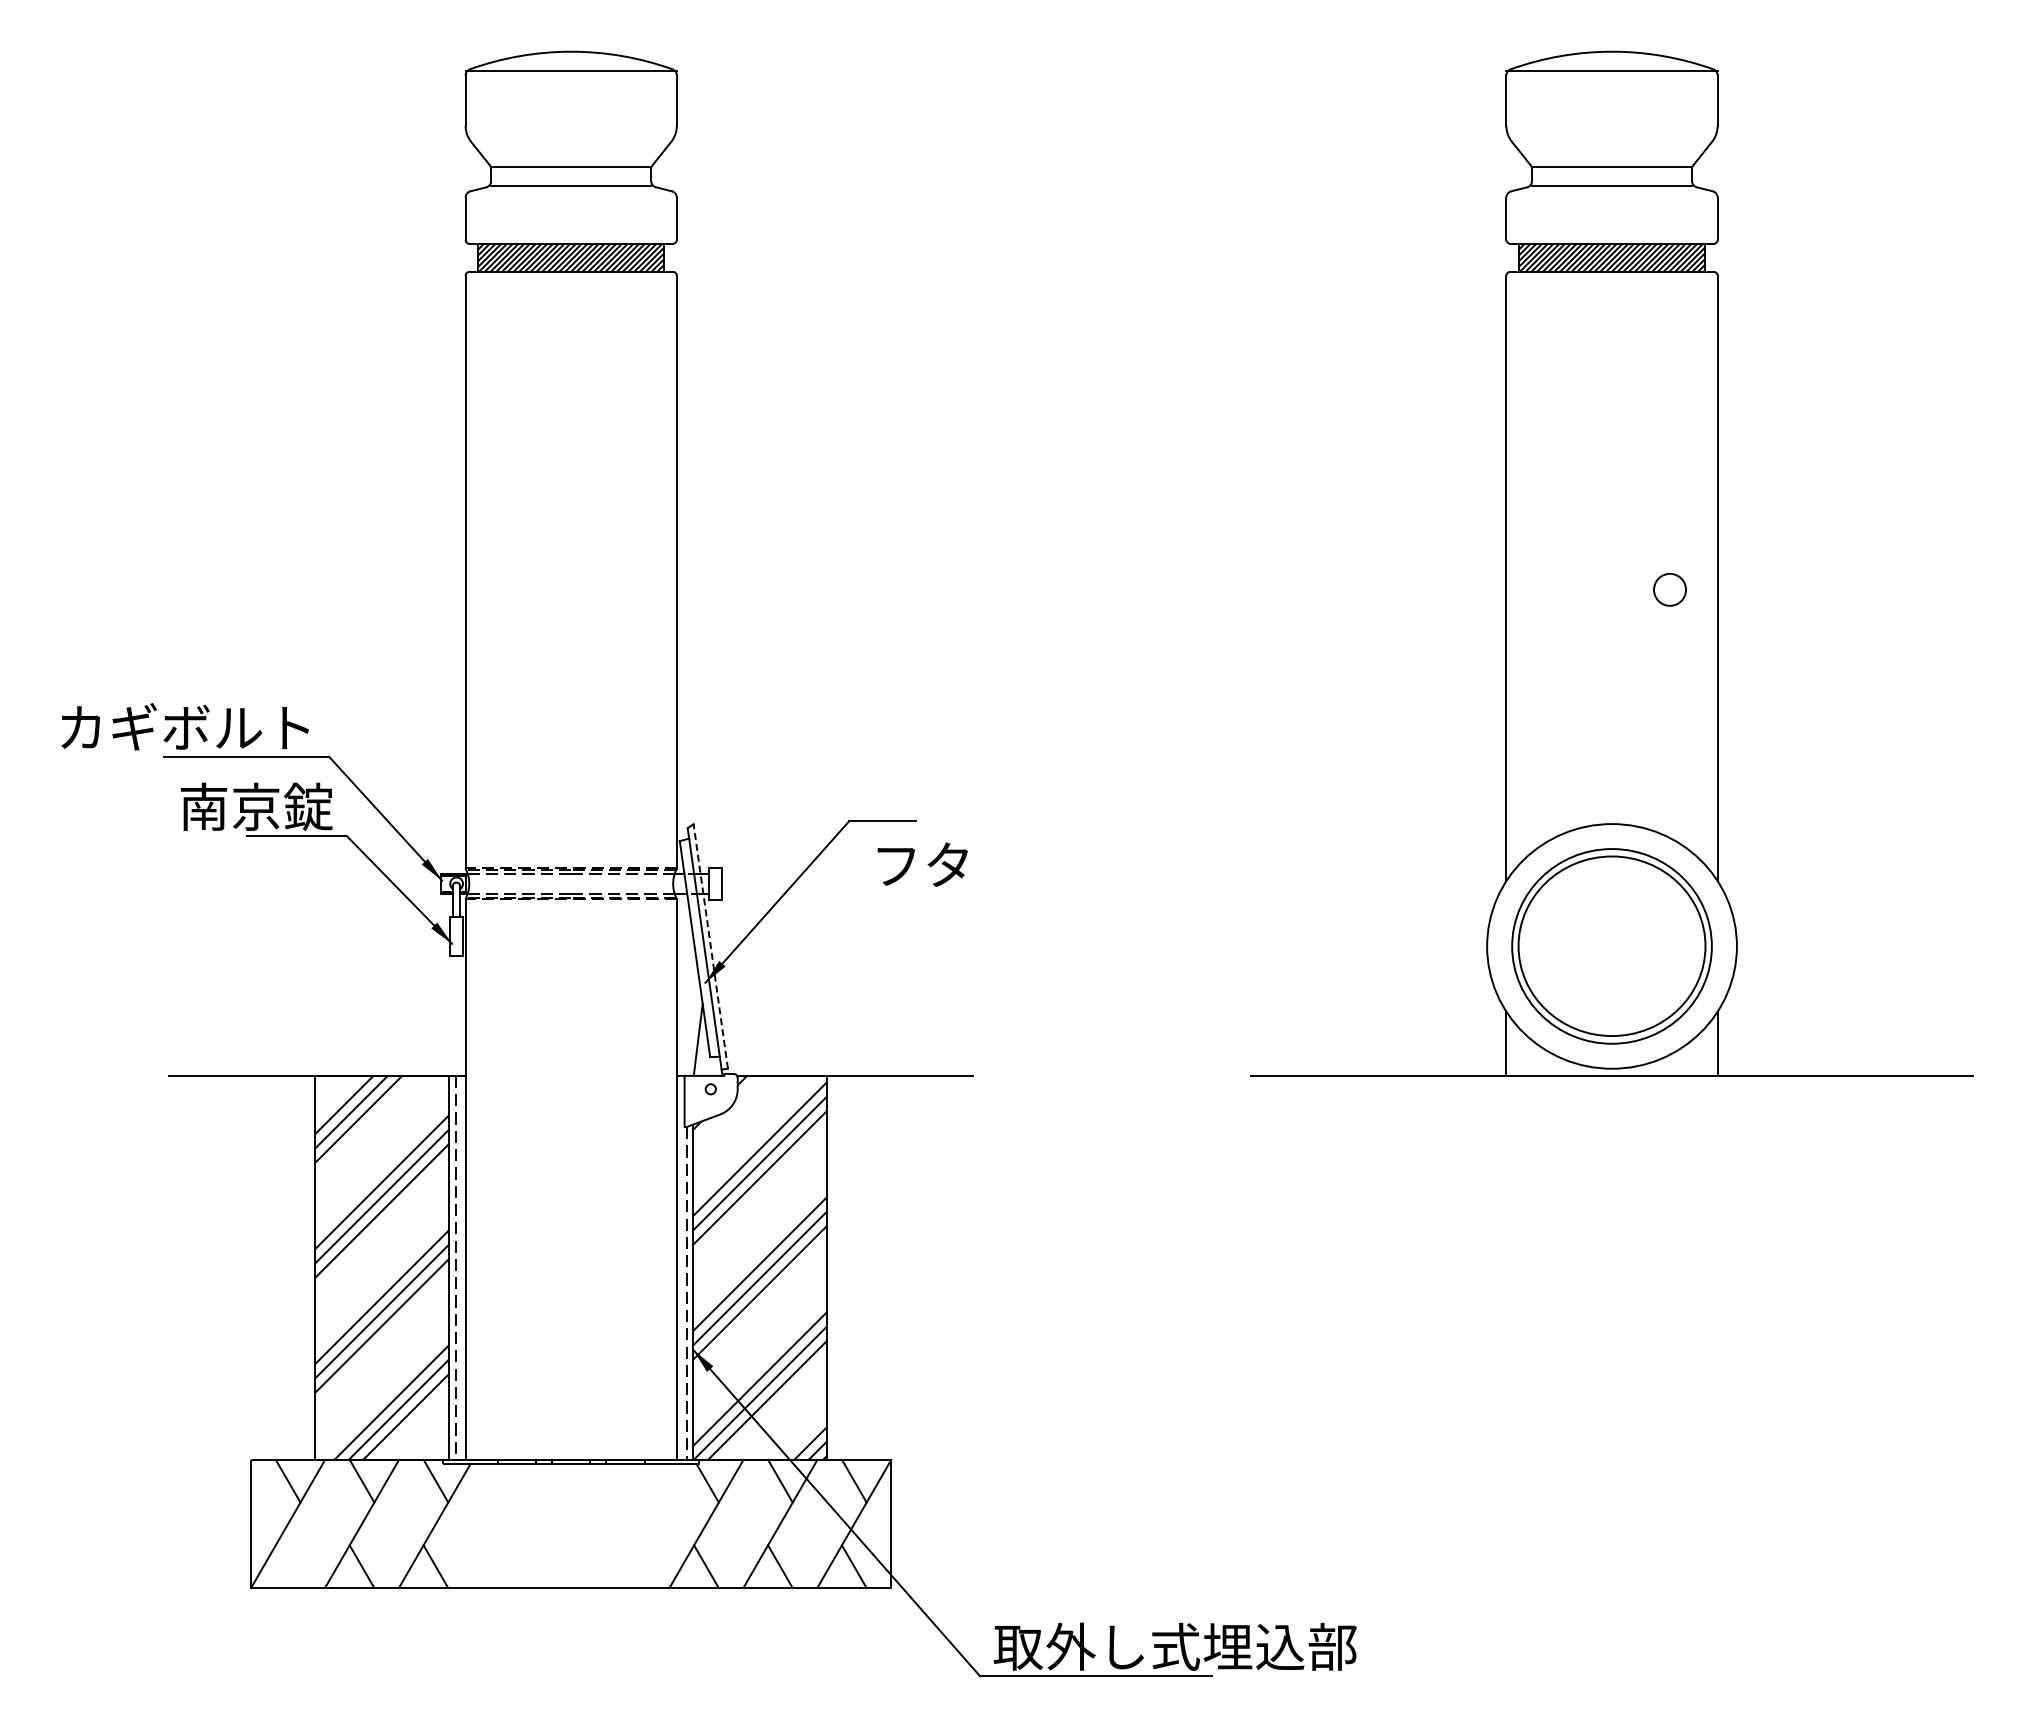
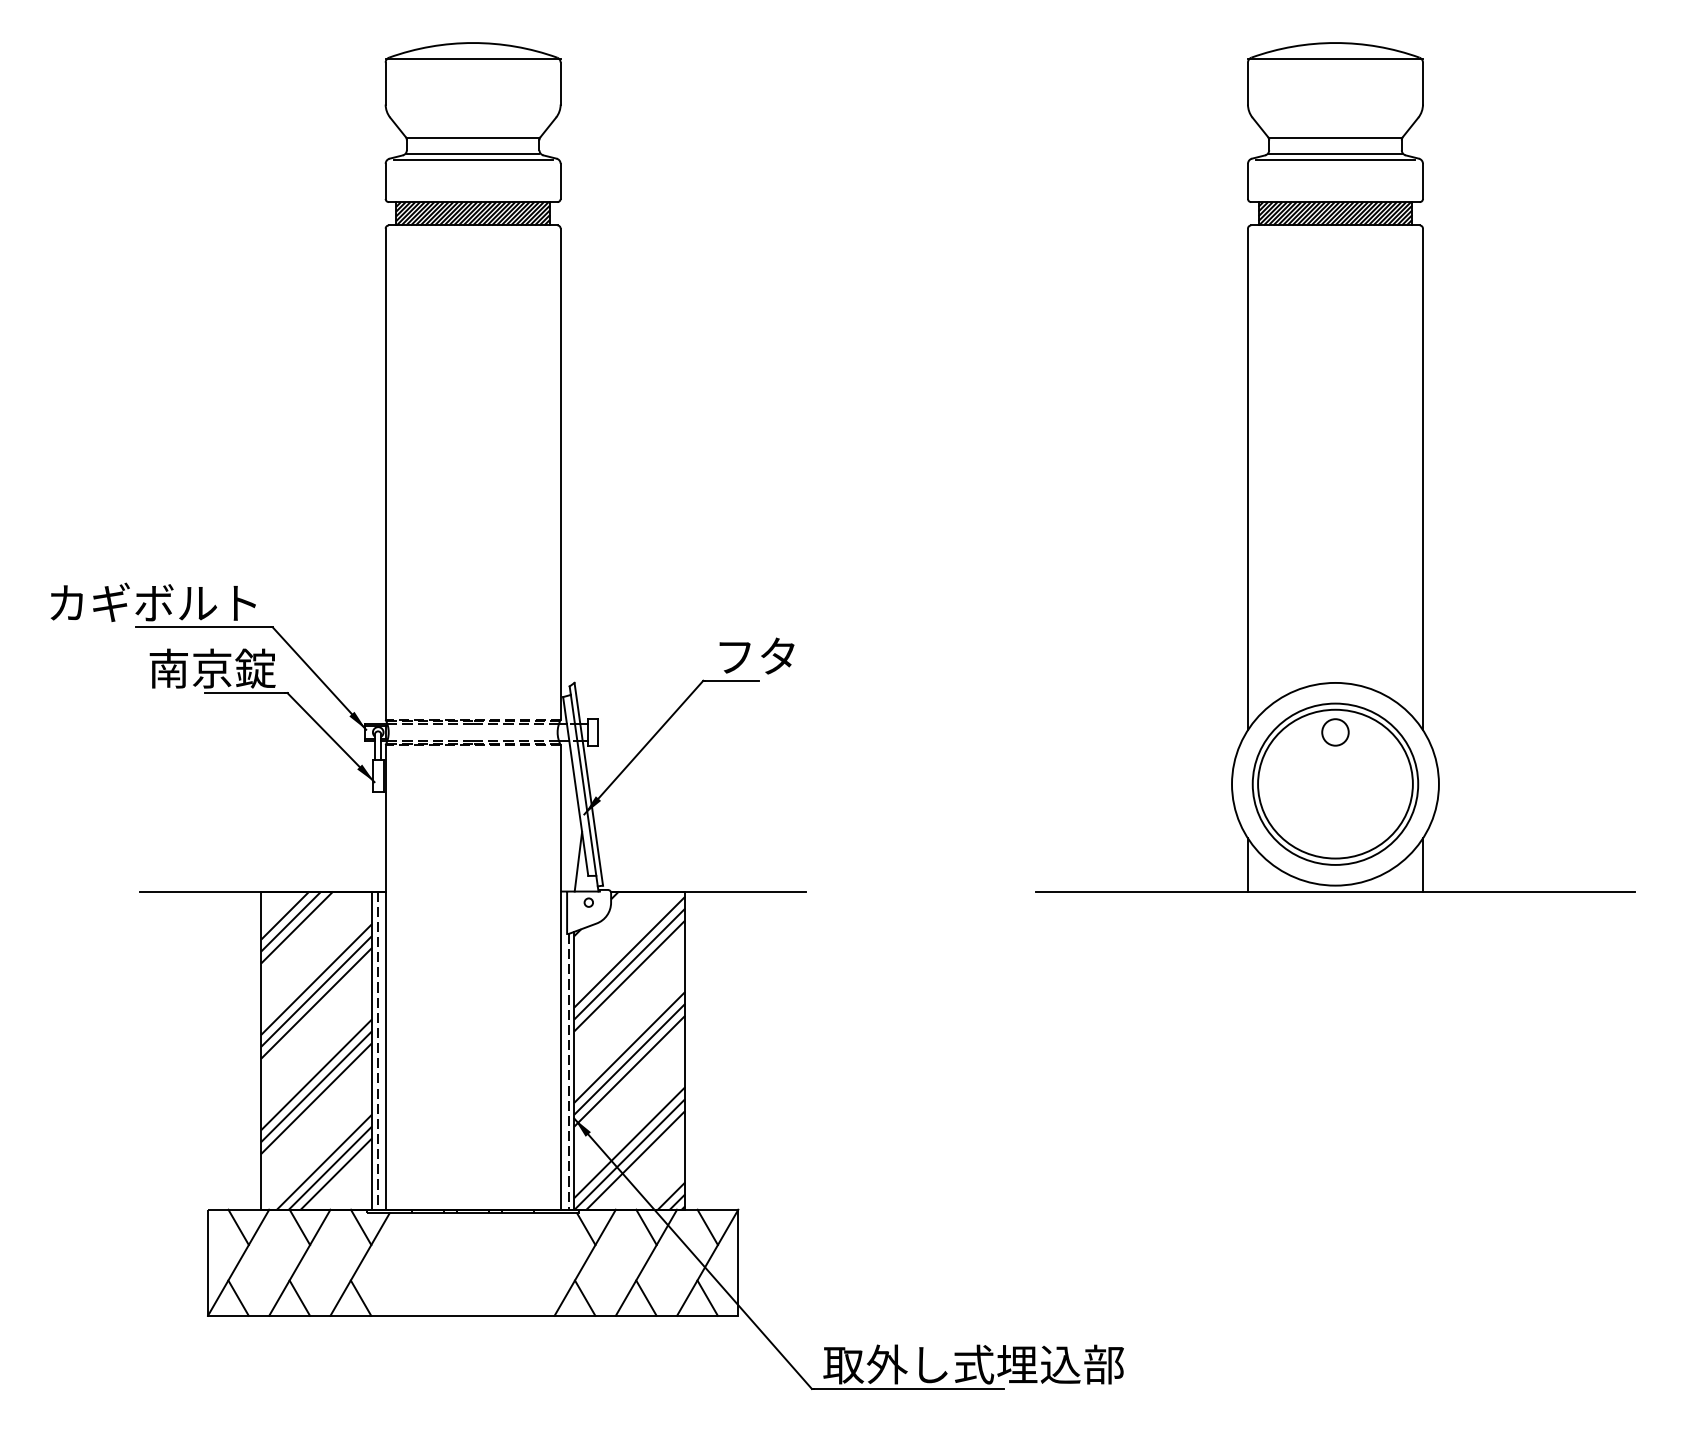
line: (571, 192) -> (473, 159), added
line: (1612, 192) -> (1335, 159), added
circle: (1669, 589) -> (1335, 732), moved
text: (922, 864) -> (756, 655), moved
line: (710, 946) -> (588, 784), dashed -> solid
line: (287, 1566) -> (238, 1298), added

